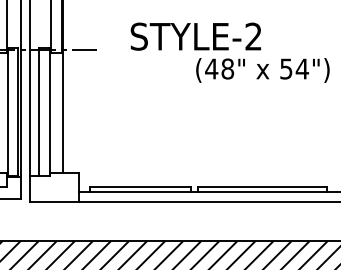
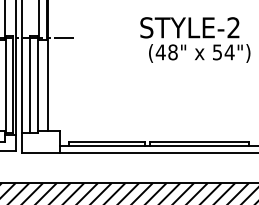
text: (195, 36) -> (189, 27), moved

